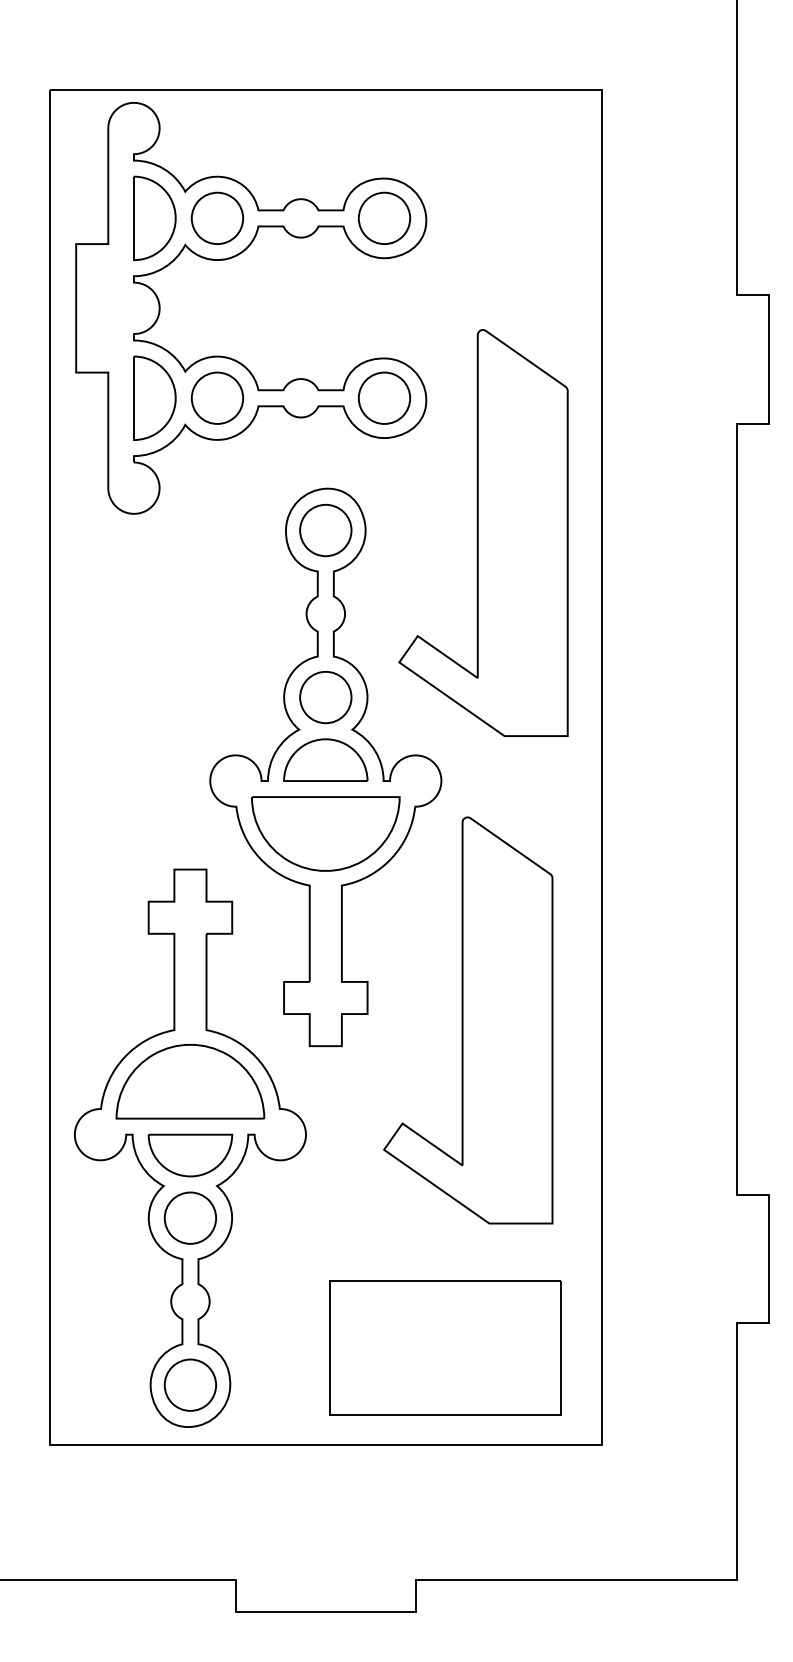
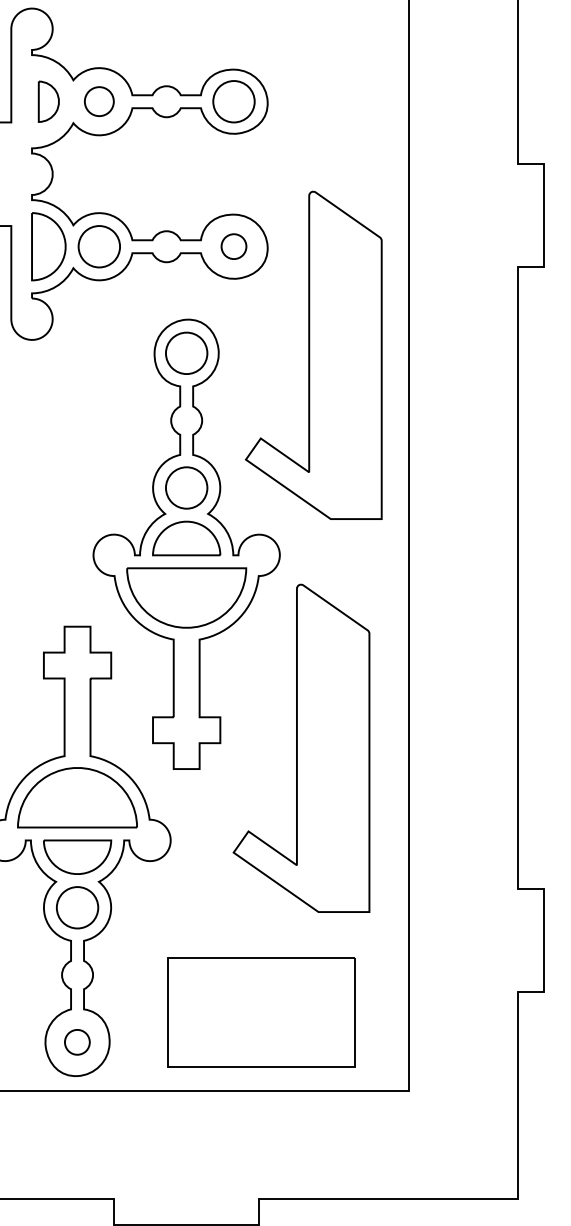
part: (217, 217) -> (99, 101), size x0.7
part: (154, 218) -> (48, 101), size x0.6
part: (384, 397) -> (233, 246), size x0.6
part: (445, 1347) -> (261, 1012), moved
part: (189, 1384) -> (76, 1041), size x0.6

